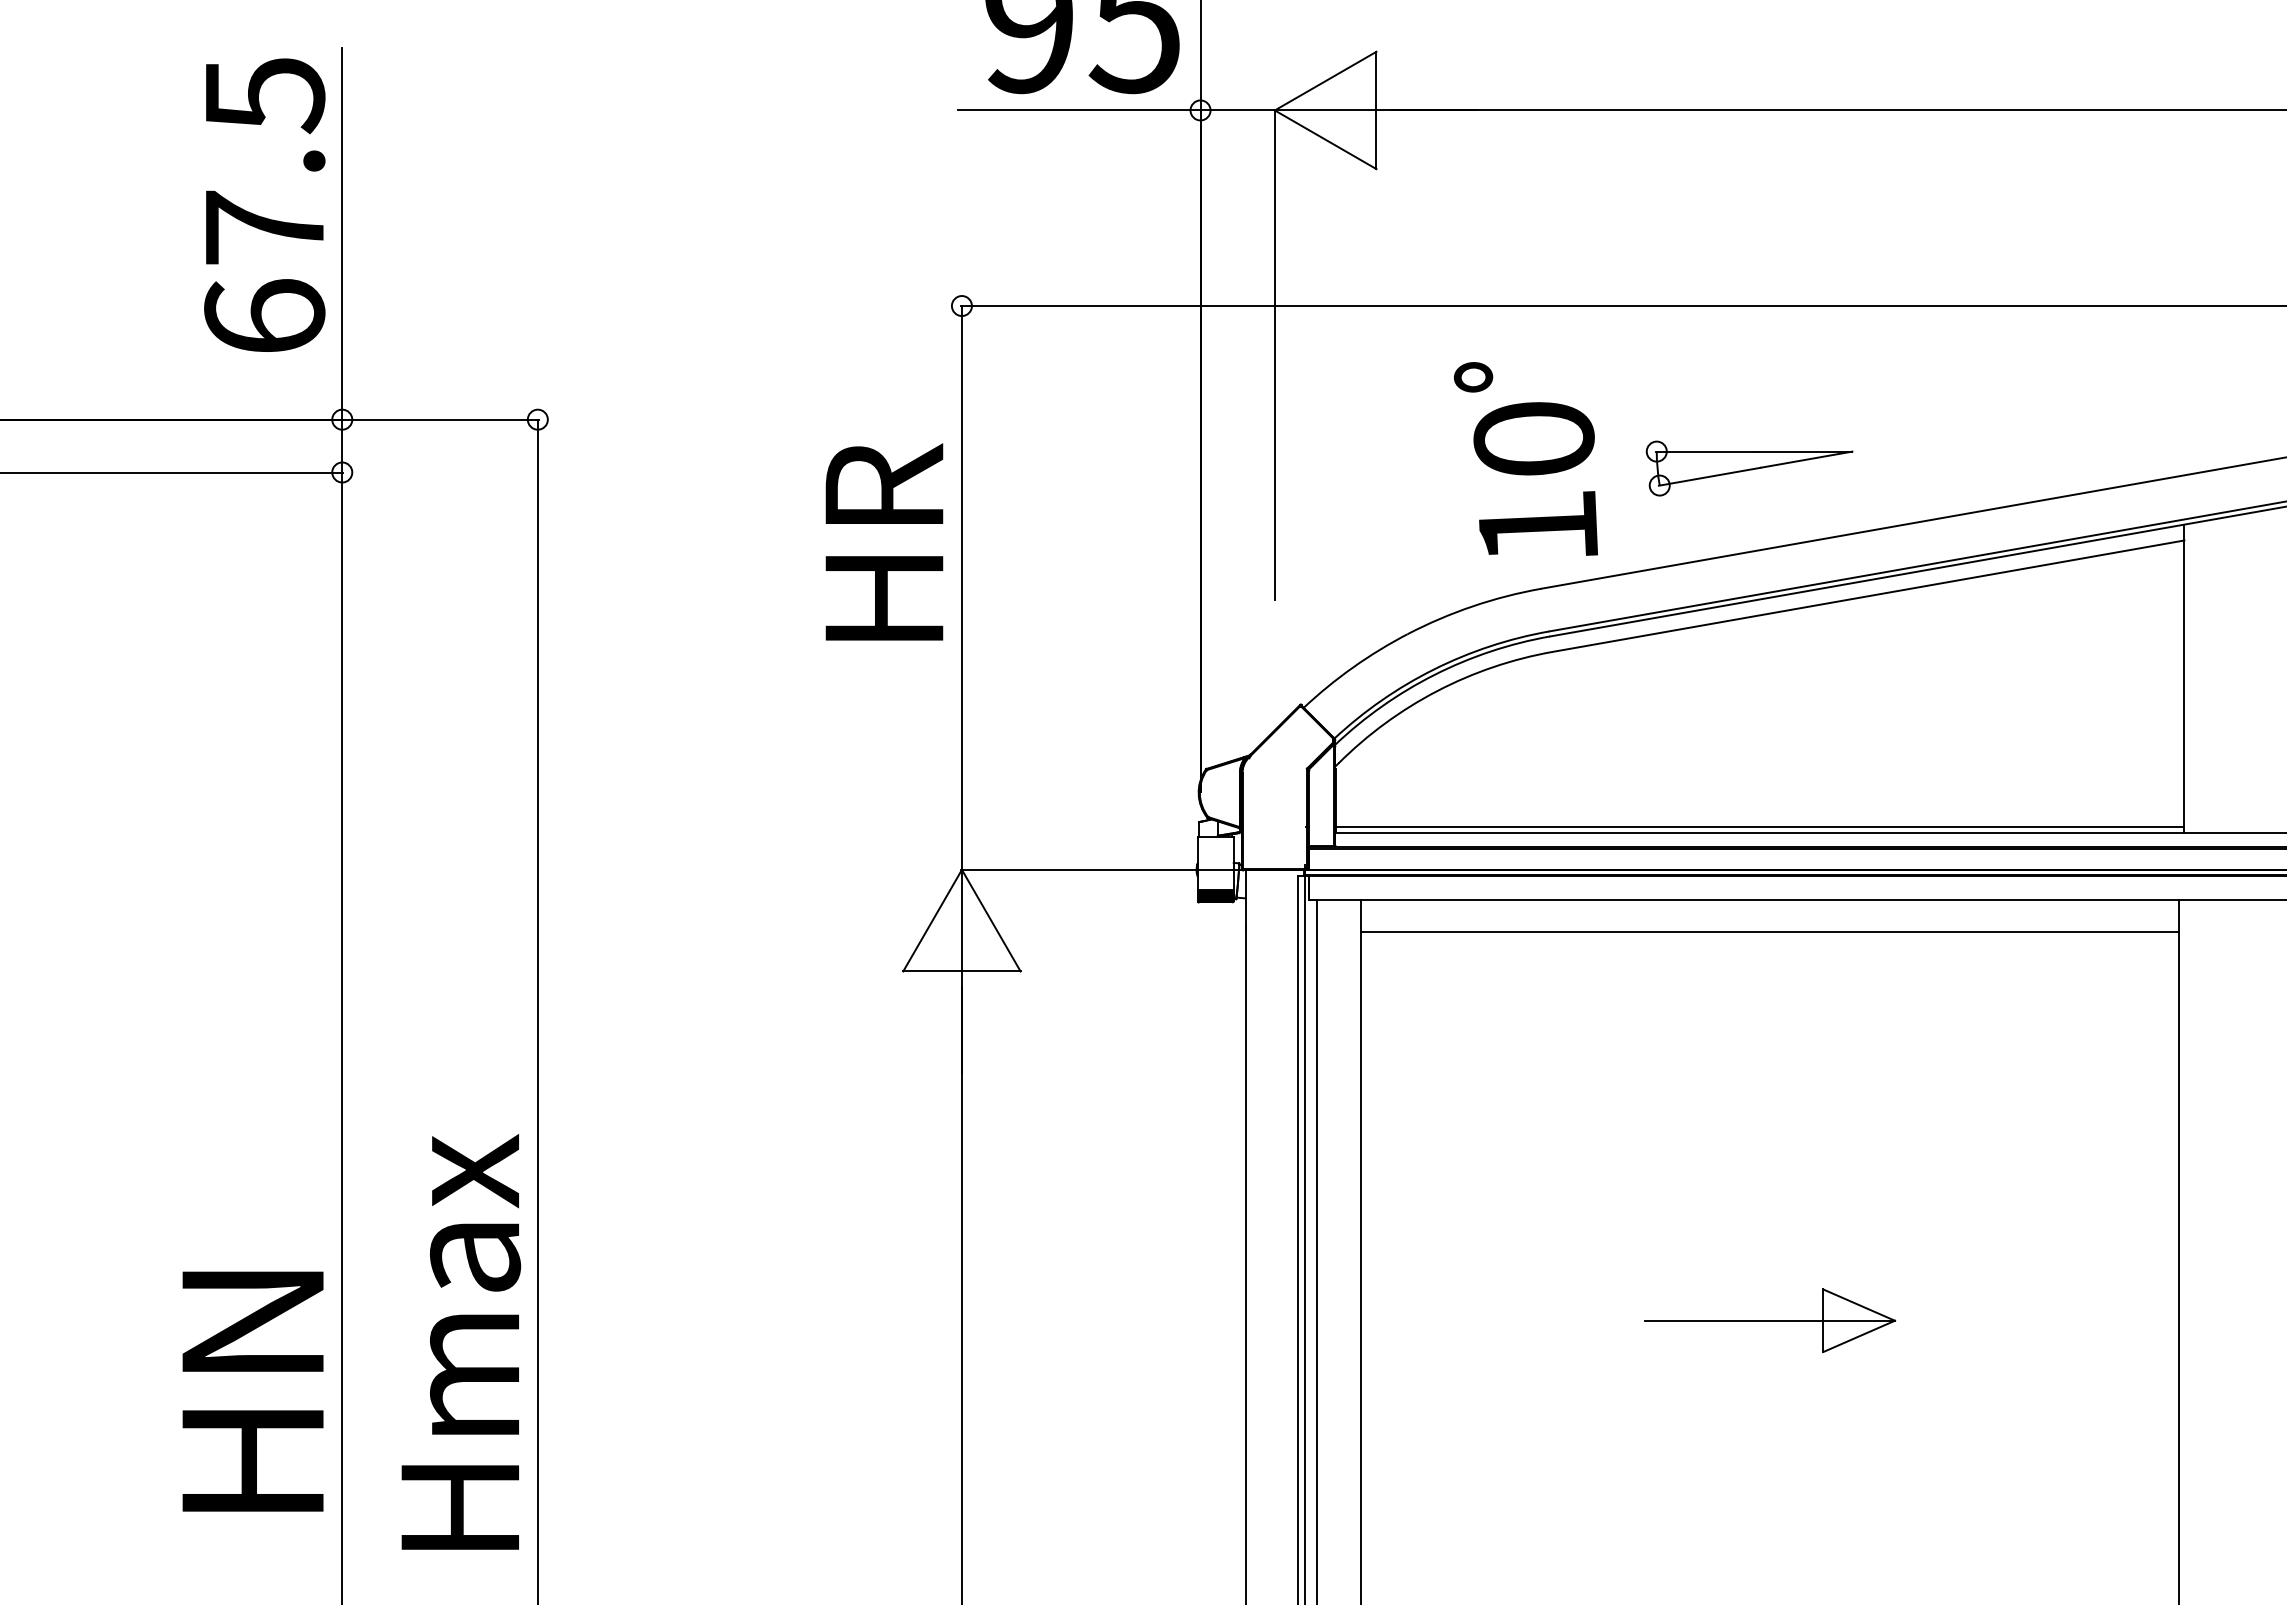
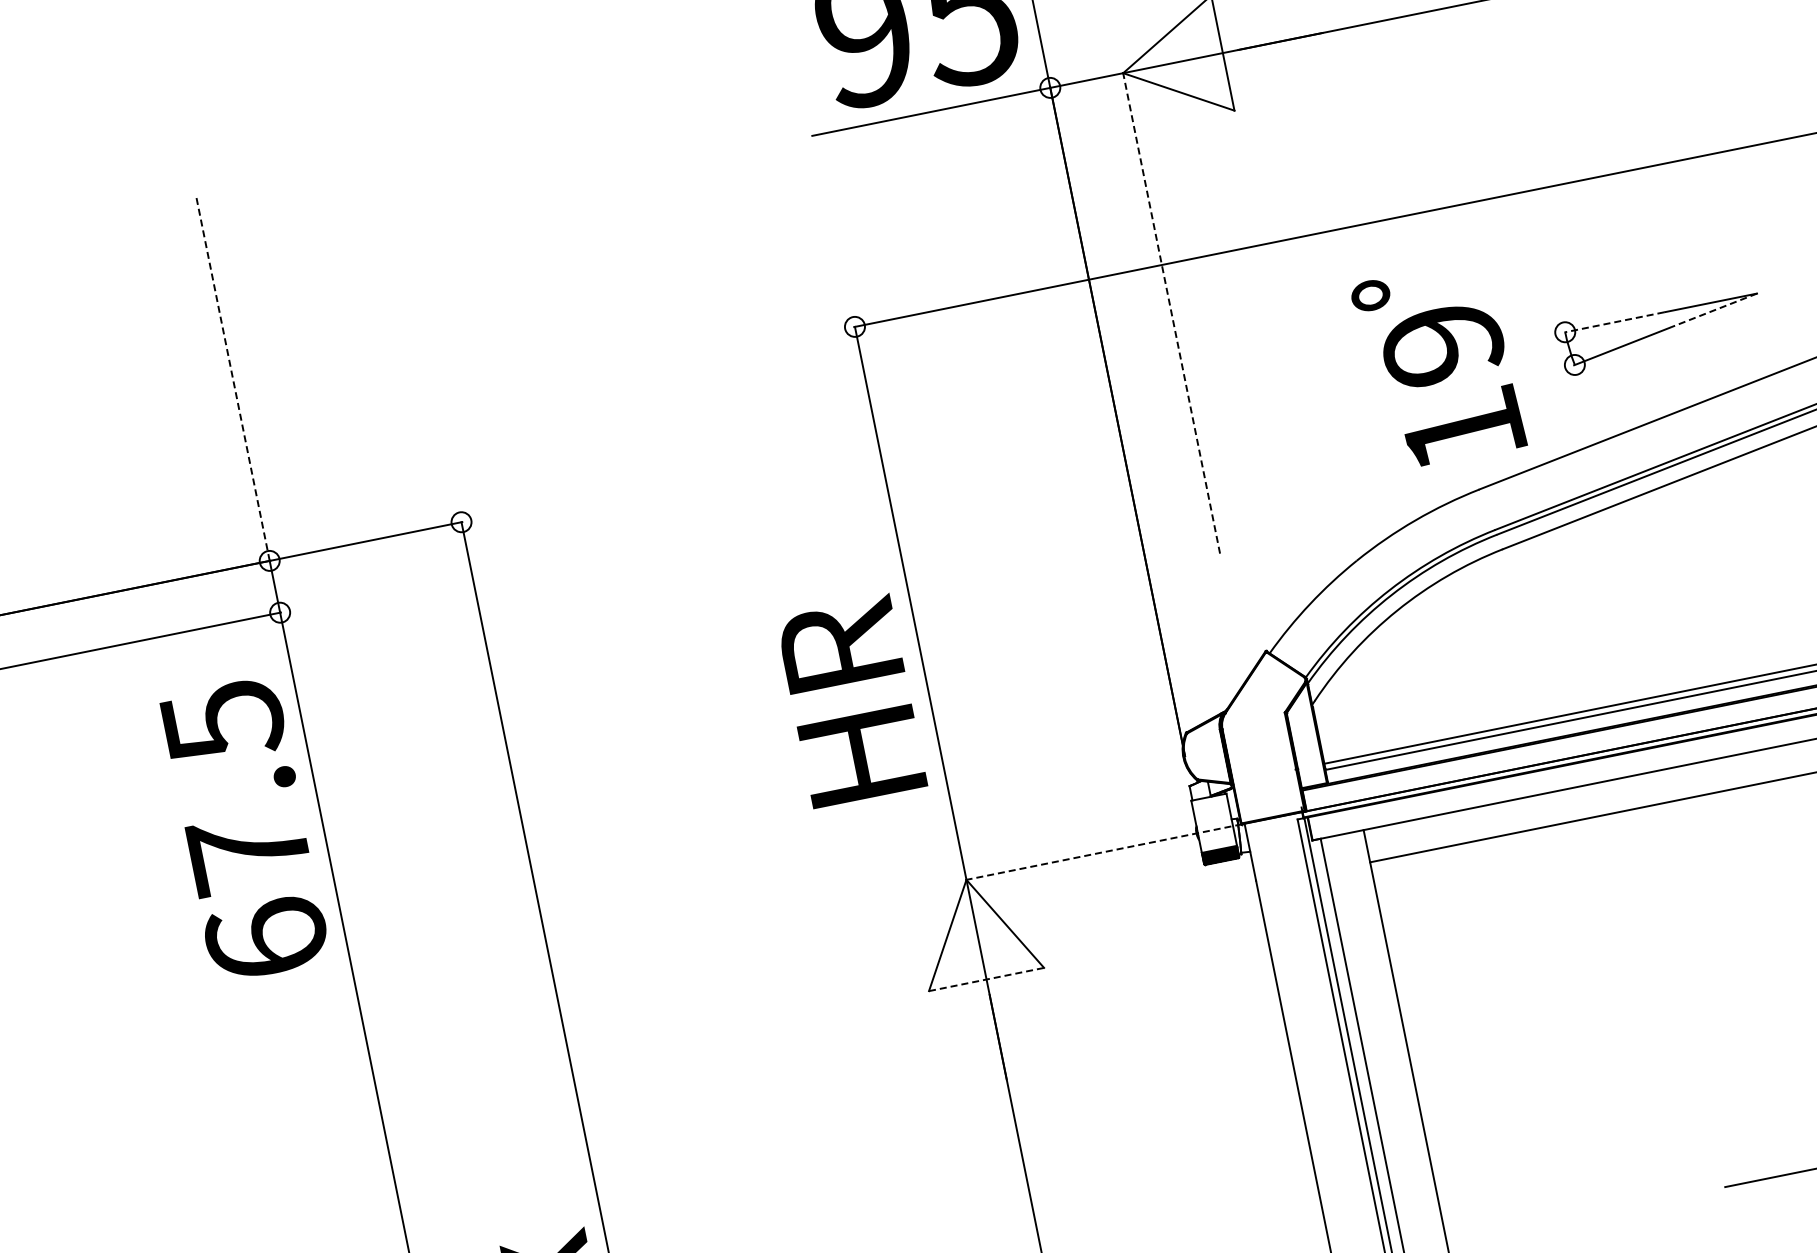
text: (264, 204) -> (244, 829), moved
line: (342, 233) -> (233, 378), solid -> dashed
line: (1274, 354) -> (1171, 312), solid -> dashed
text: (1534, 439) -> (1442, 344), 10 -> 19
line: (1706, 451) -> (1613, 322), solid -> dashed
line: (1806, 459) -> (1713, 310), solid -> dashed
text: (884, 541) -> (851, 700), moved
line: (1102, 869) -> (1104, 851), solid -> dashed
line: (961, 971) -> (986, 979), solid -> dashed

